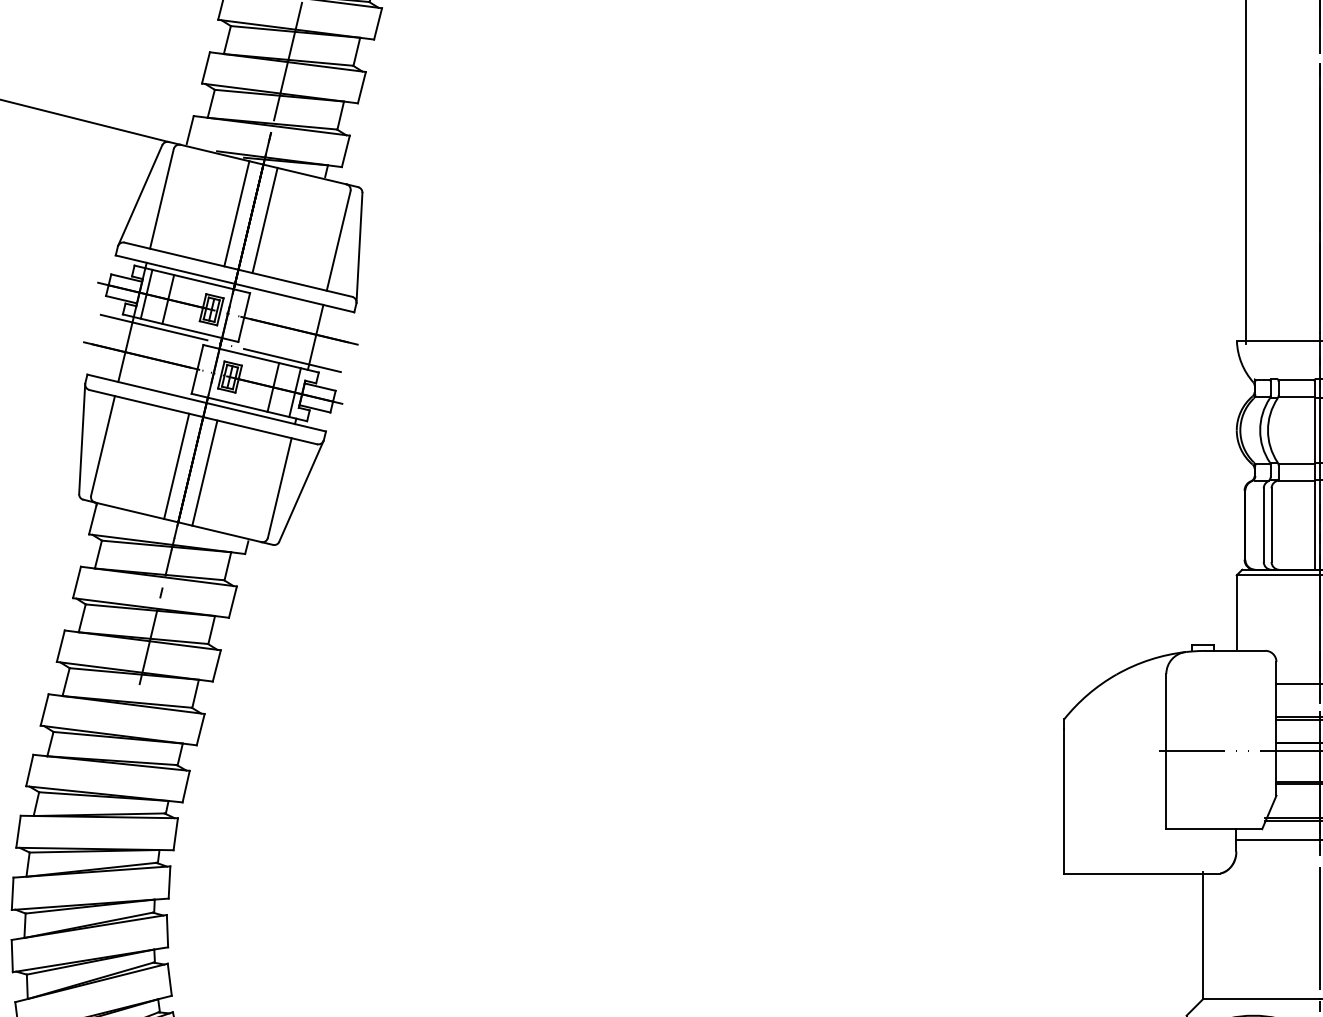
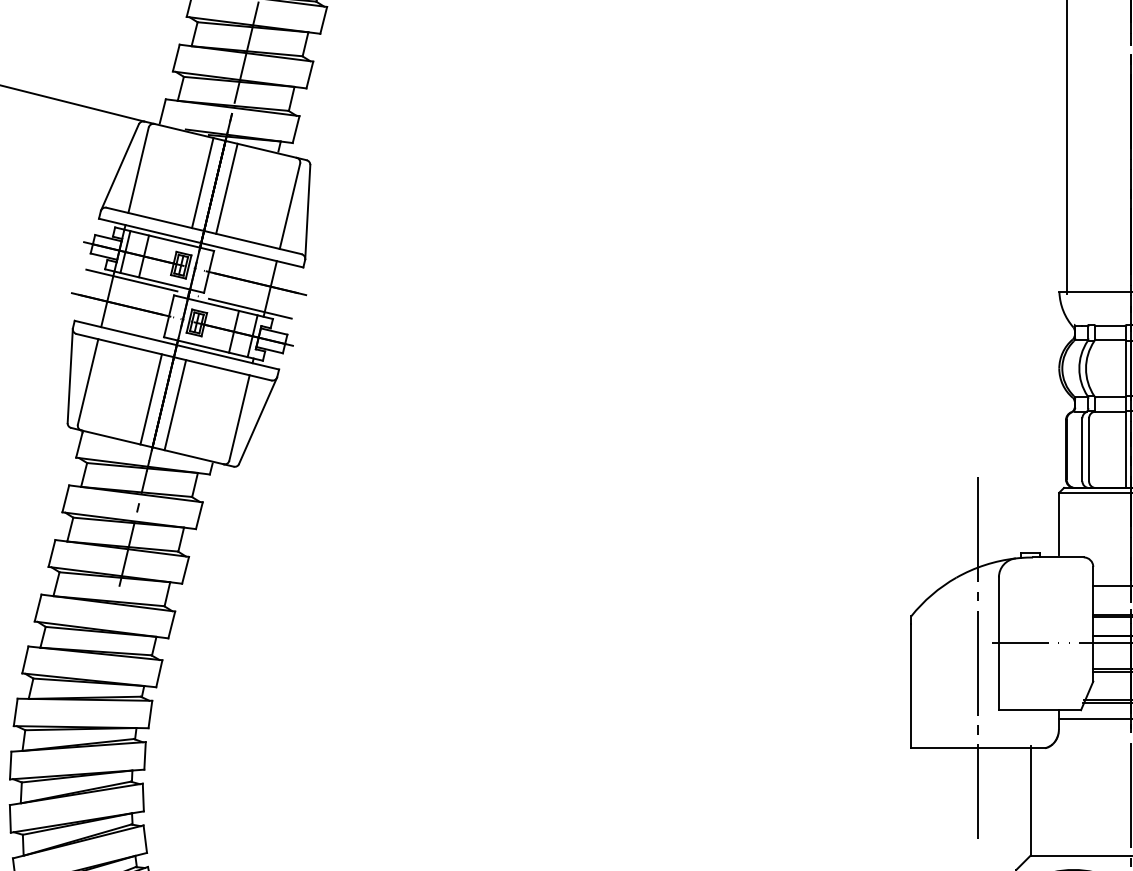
line: (1142, 767) -> (978, 657), added

